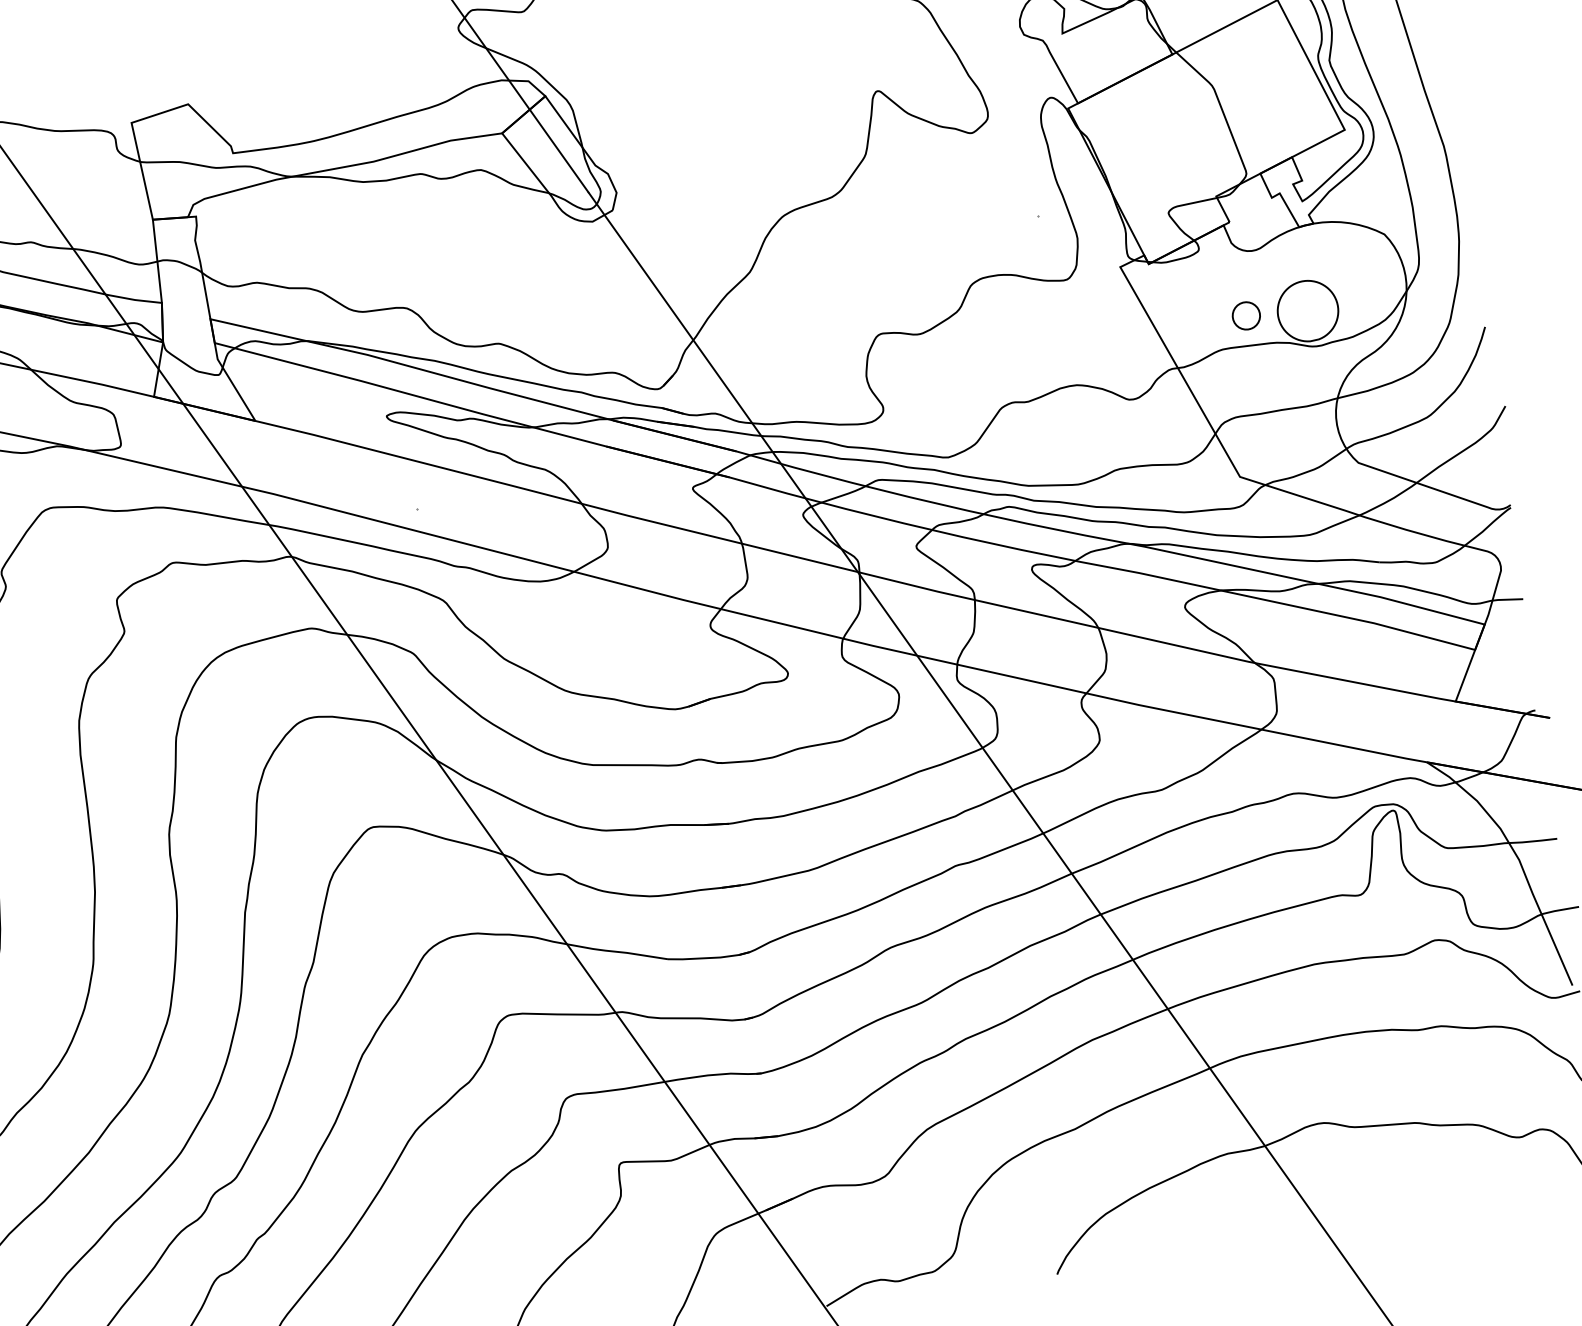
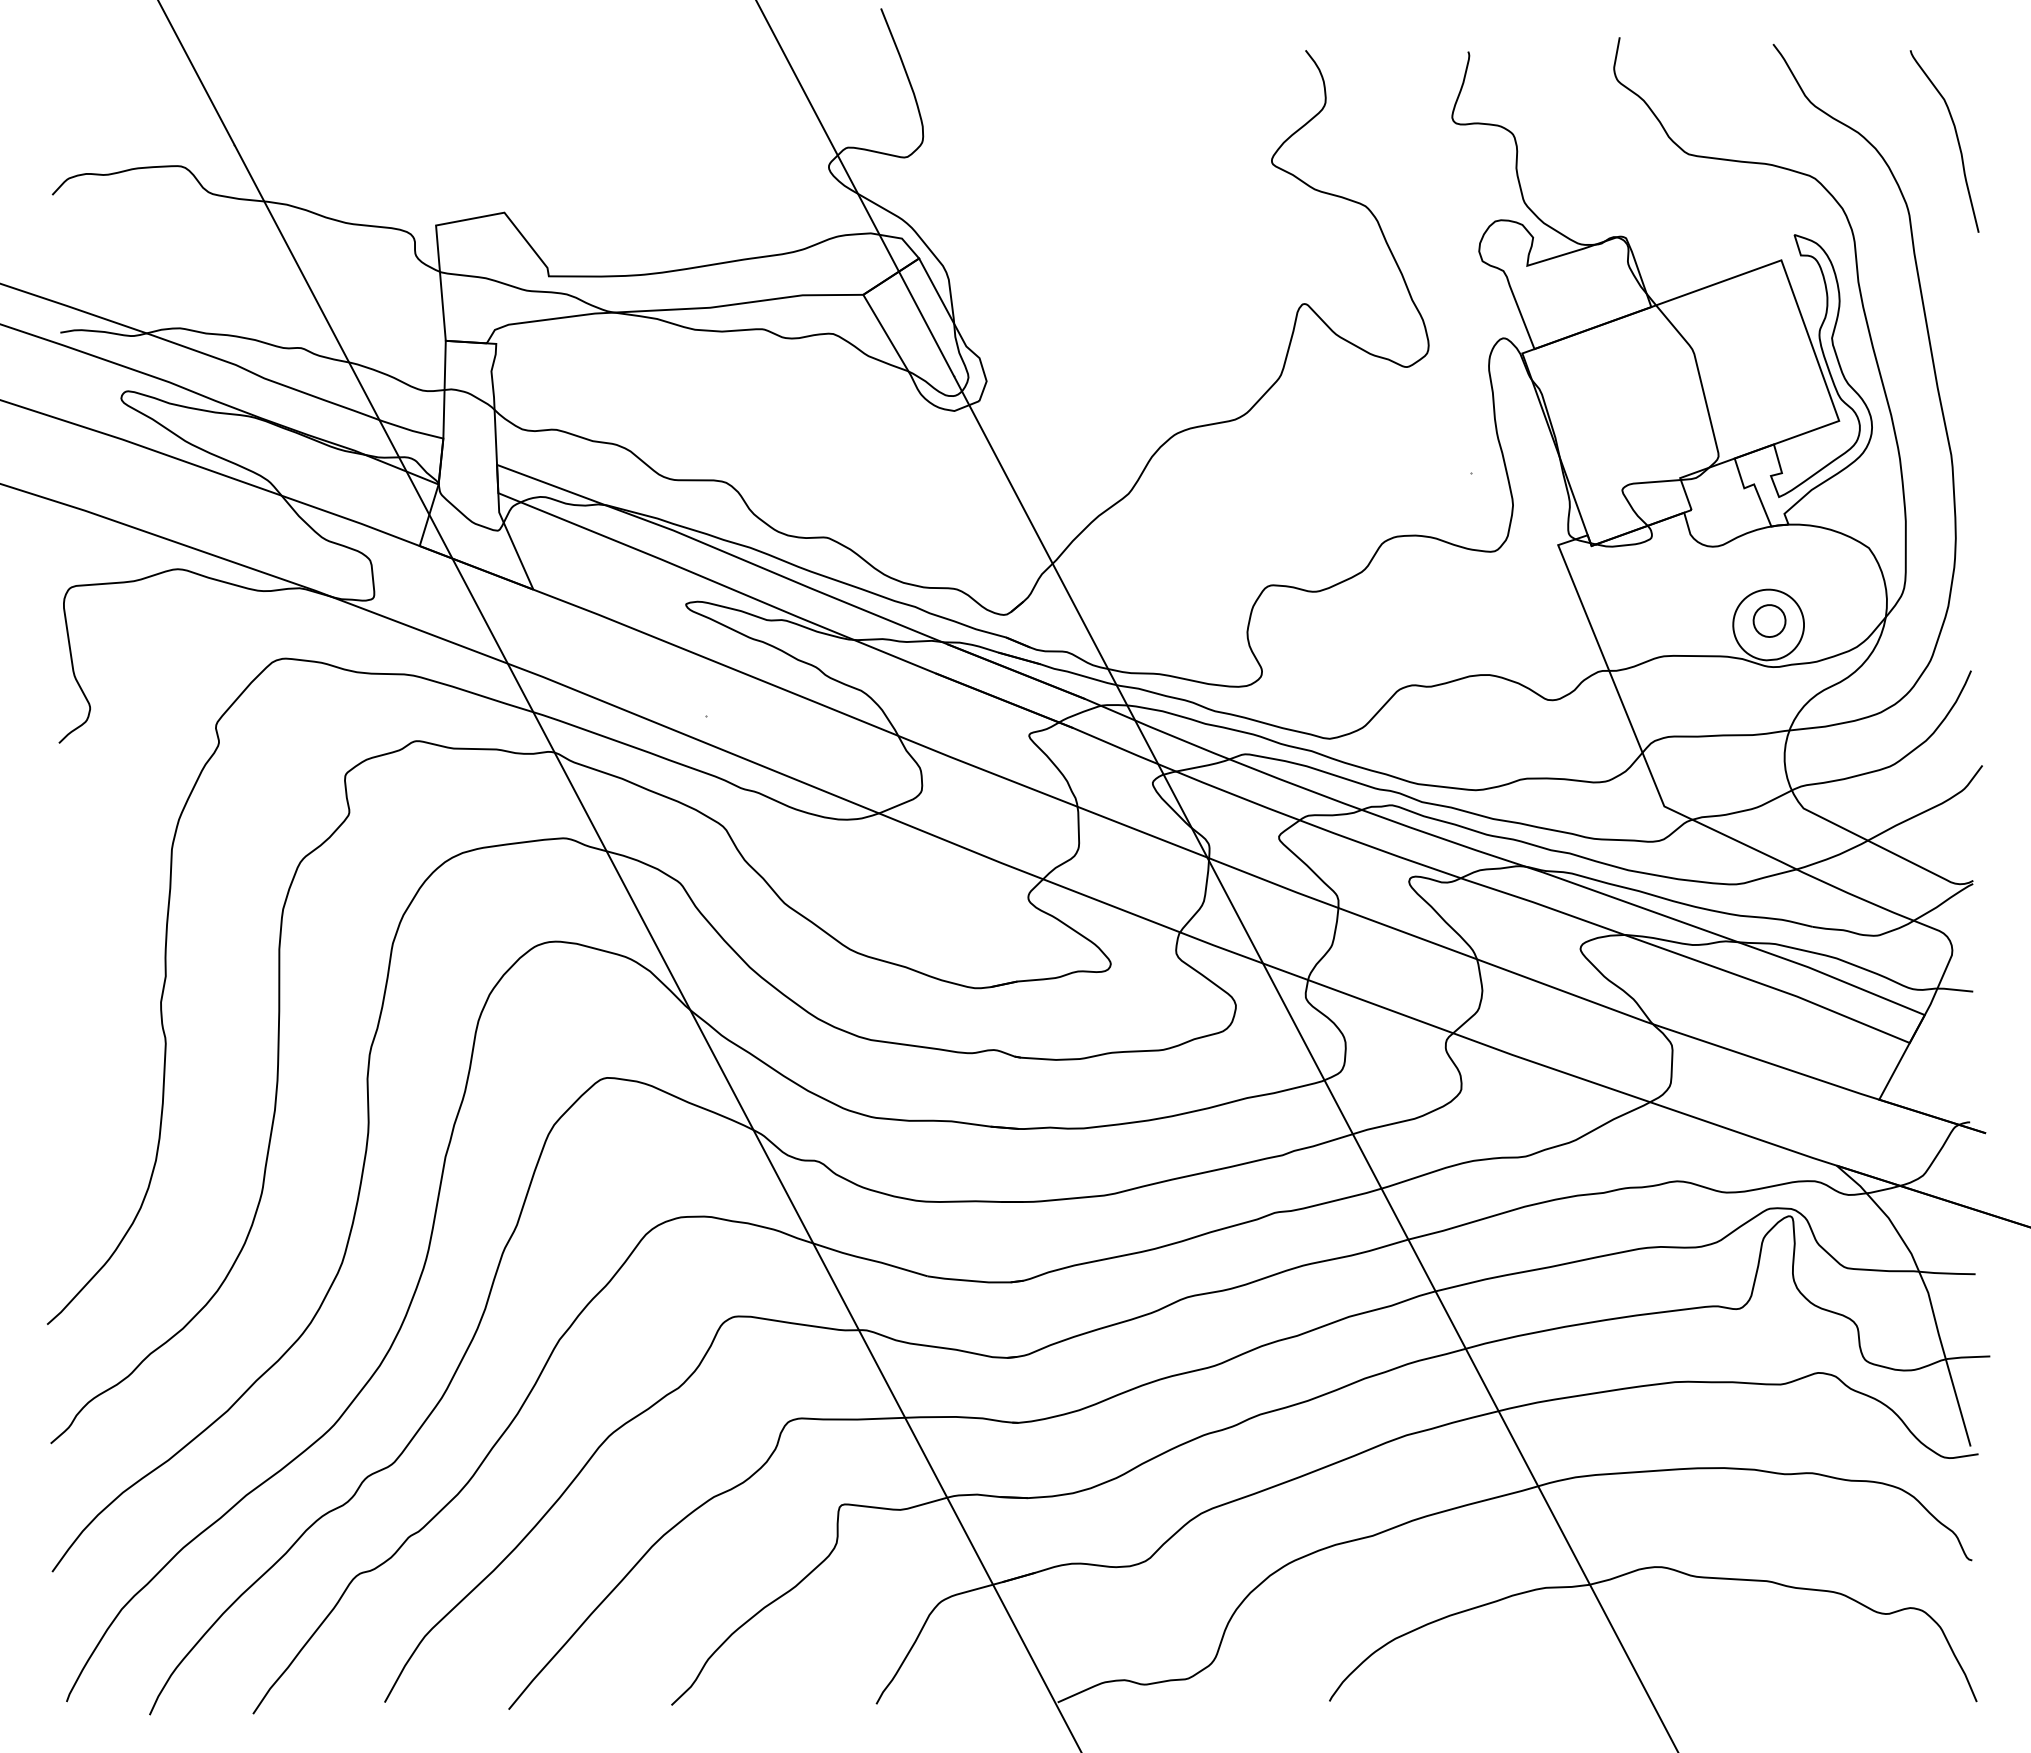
part: (1246, 315) -> (1769, 620), moved

